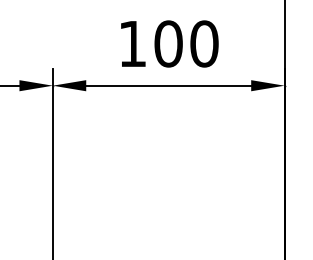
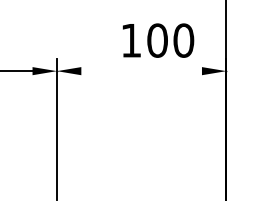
text: (169, 43) -> (158, 40), moved
line: (168, 86) -> (141, 71), removed

